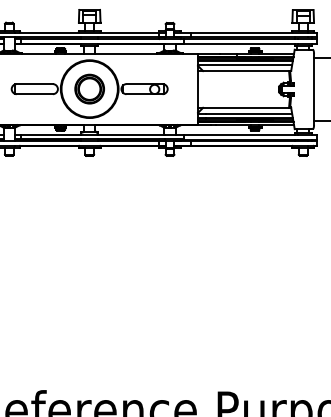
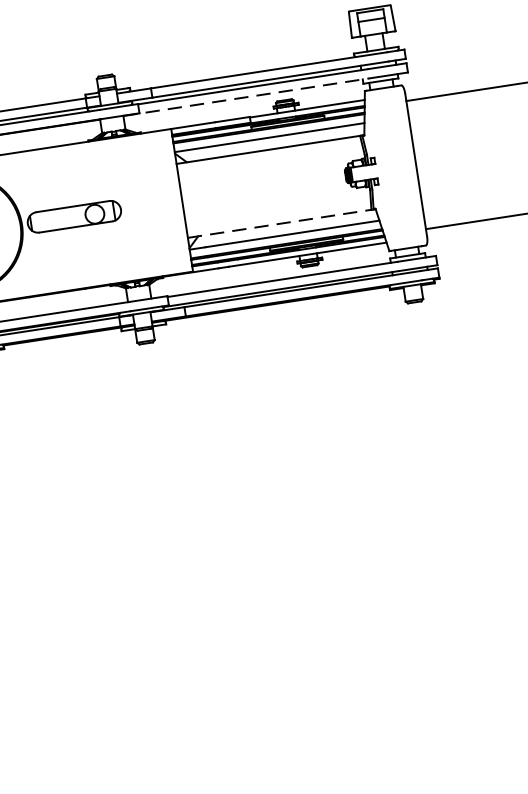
line: (237, 43) -> (247, 96), solid -> dashed
line: (243, 107) -> (279, 223), solid -> dashed

